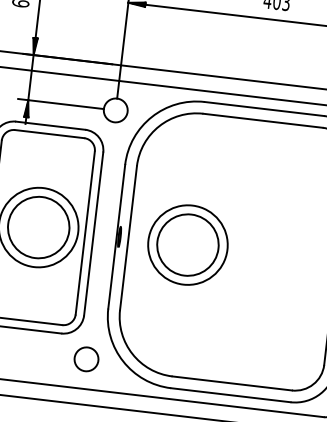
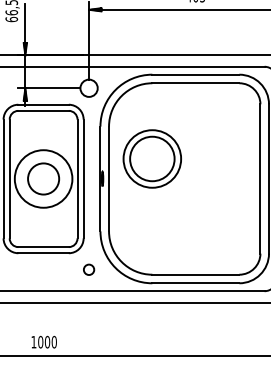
circle: (38, 226) -> (43, 178), size x0.7
part: (186, 244) -> (151, 158), moved
circle: (85, 358) -> (88, 269), size x0.6

